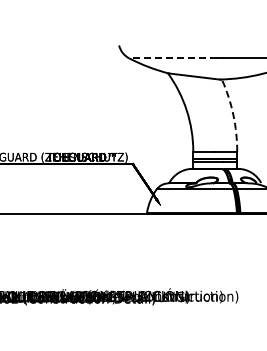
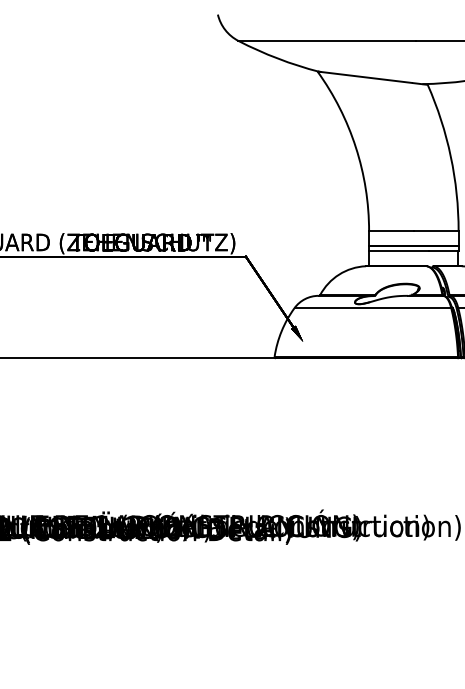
line: (172, 58) -> (326, 41), dashed -> solid
arc: (233, 115) -> (451, 157), dashed -> solid

